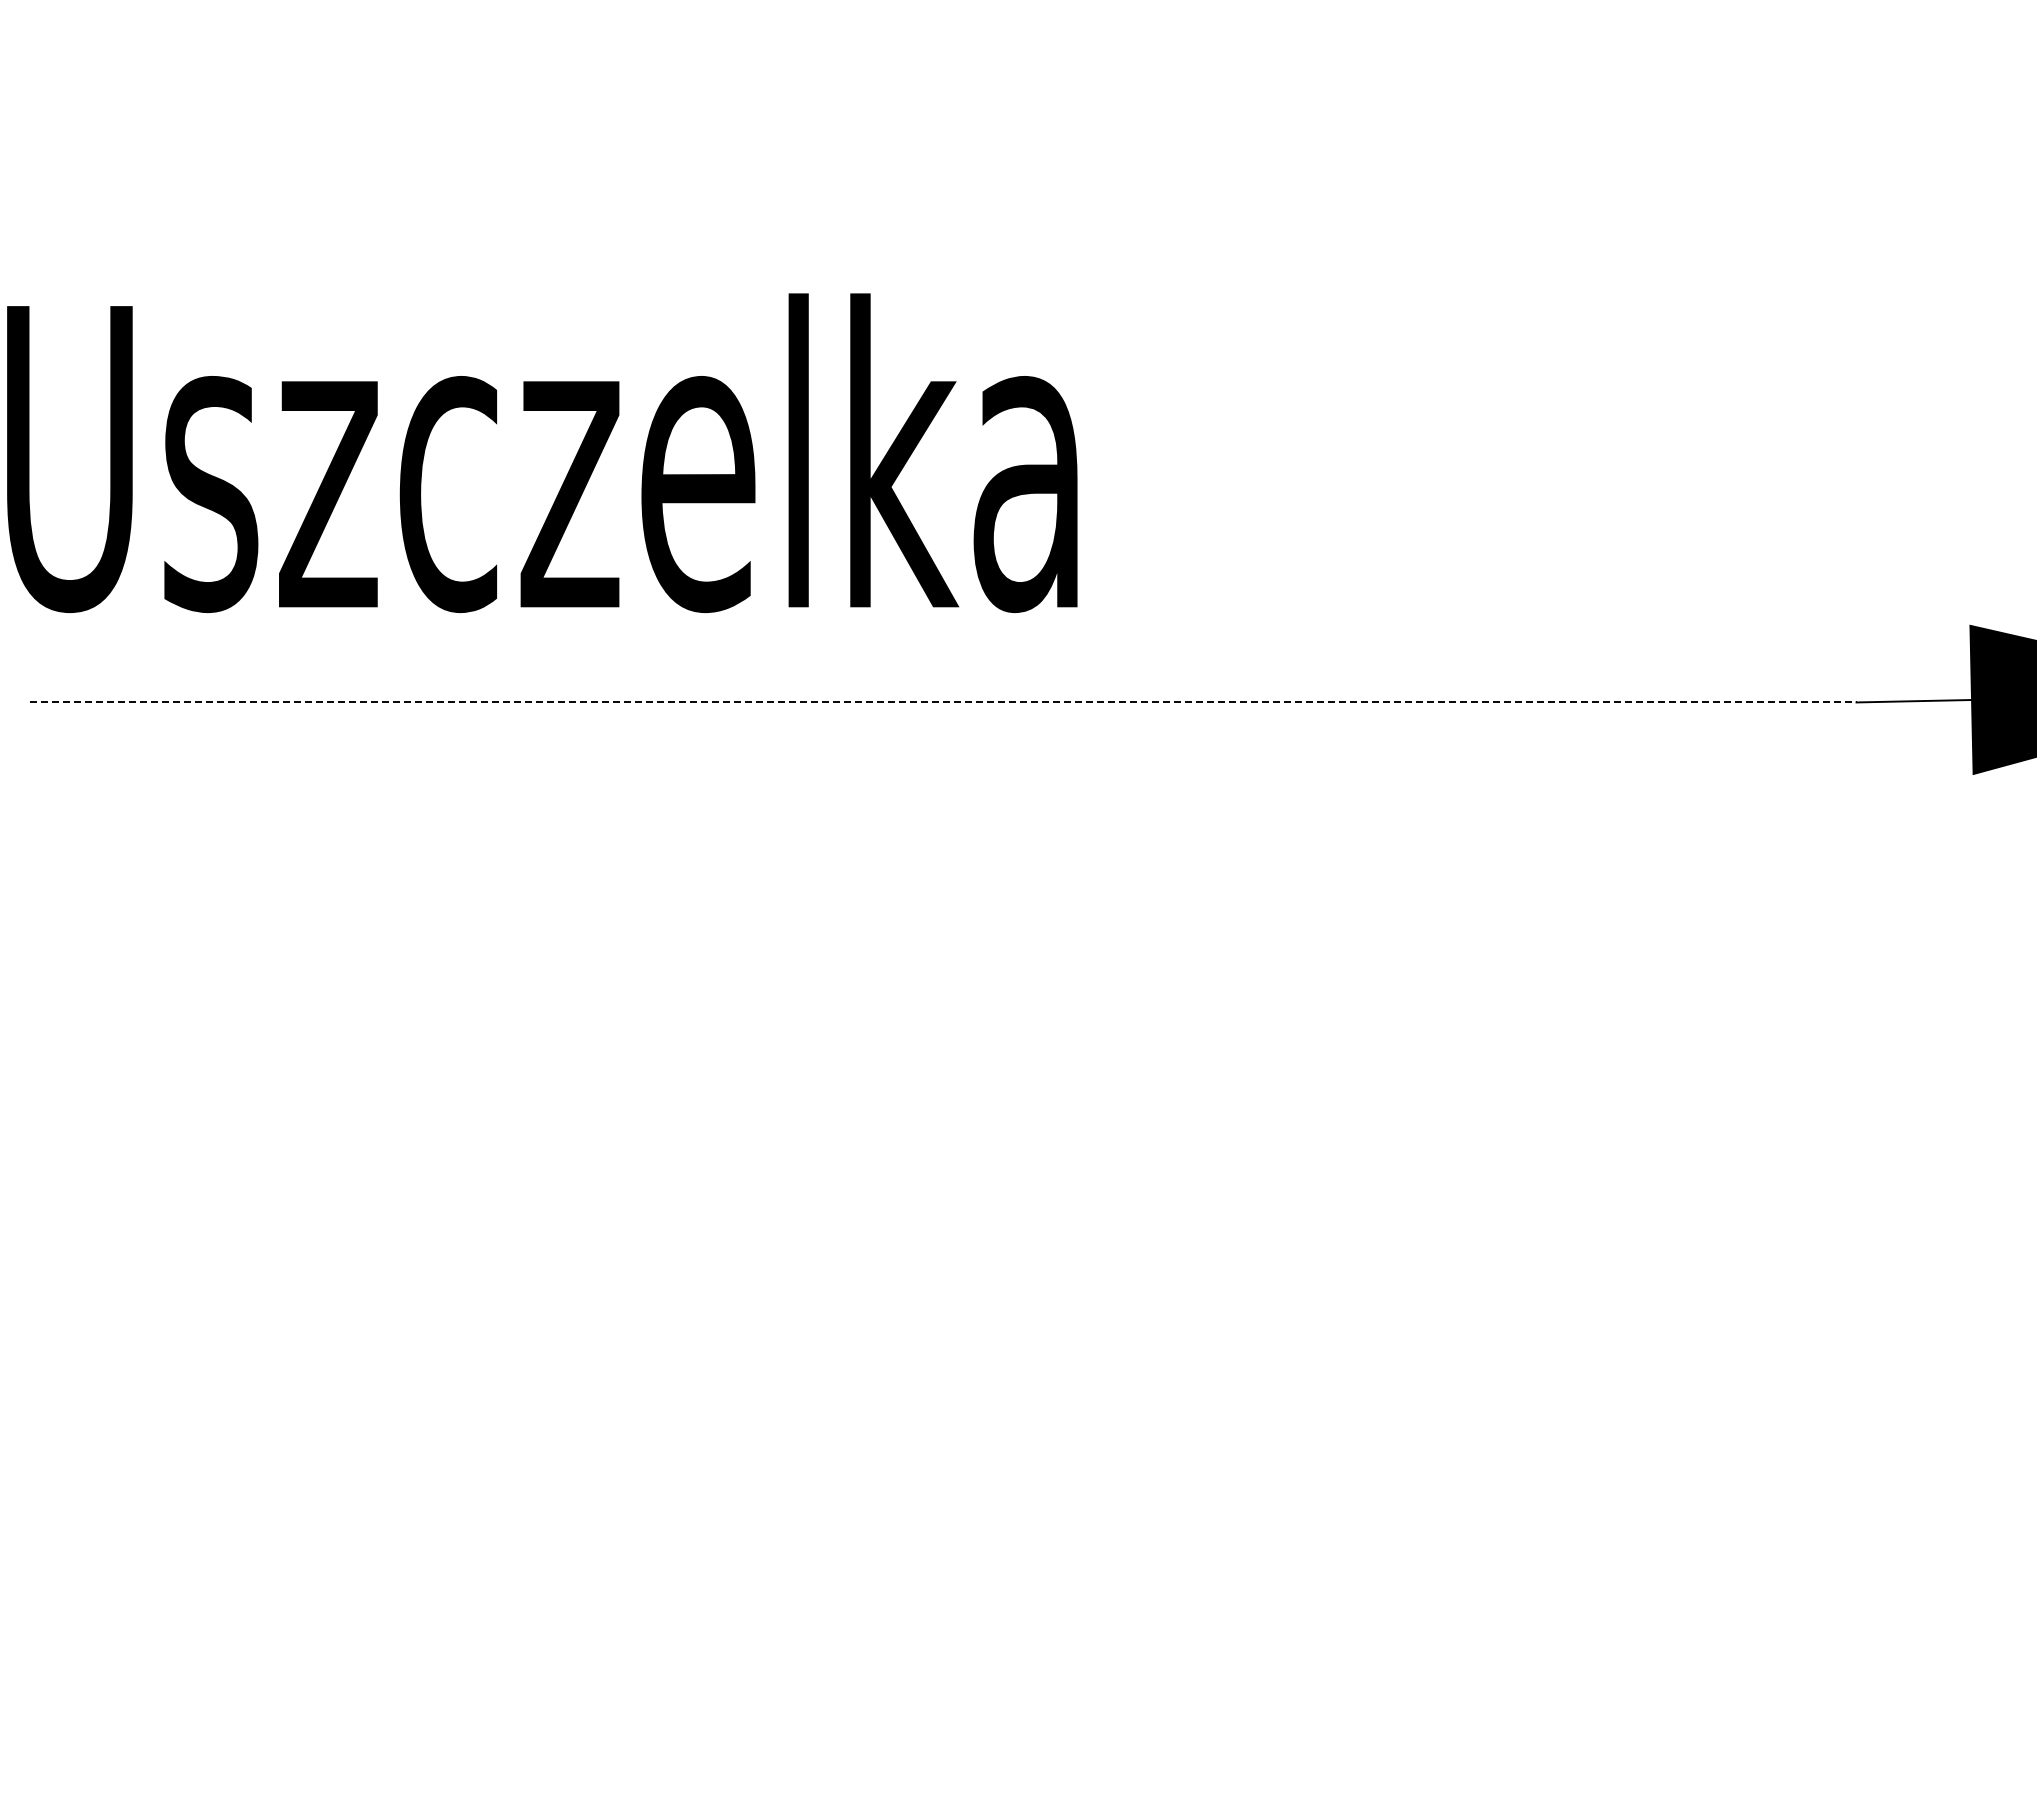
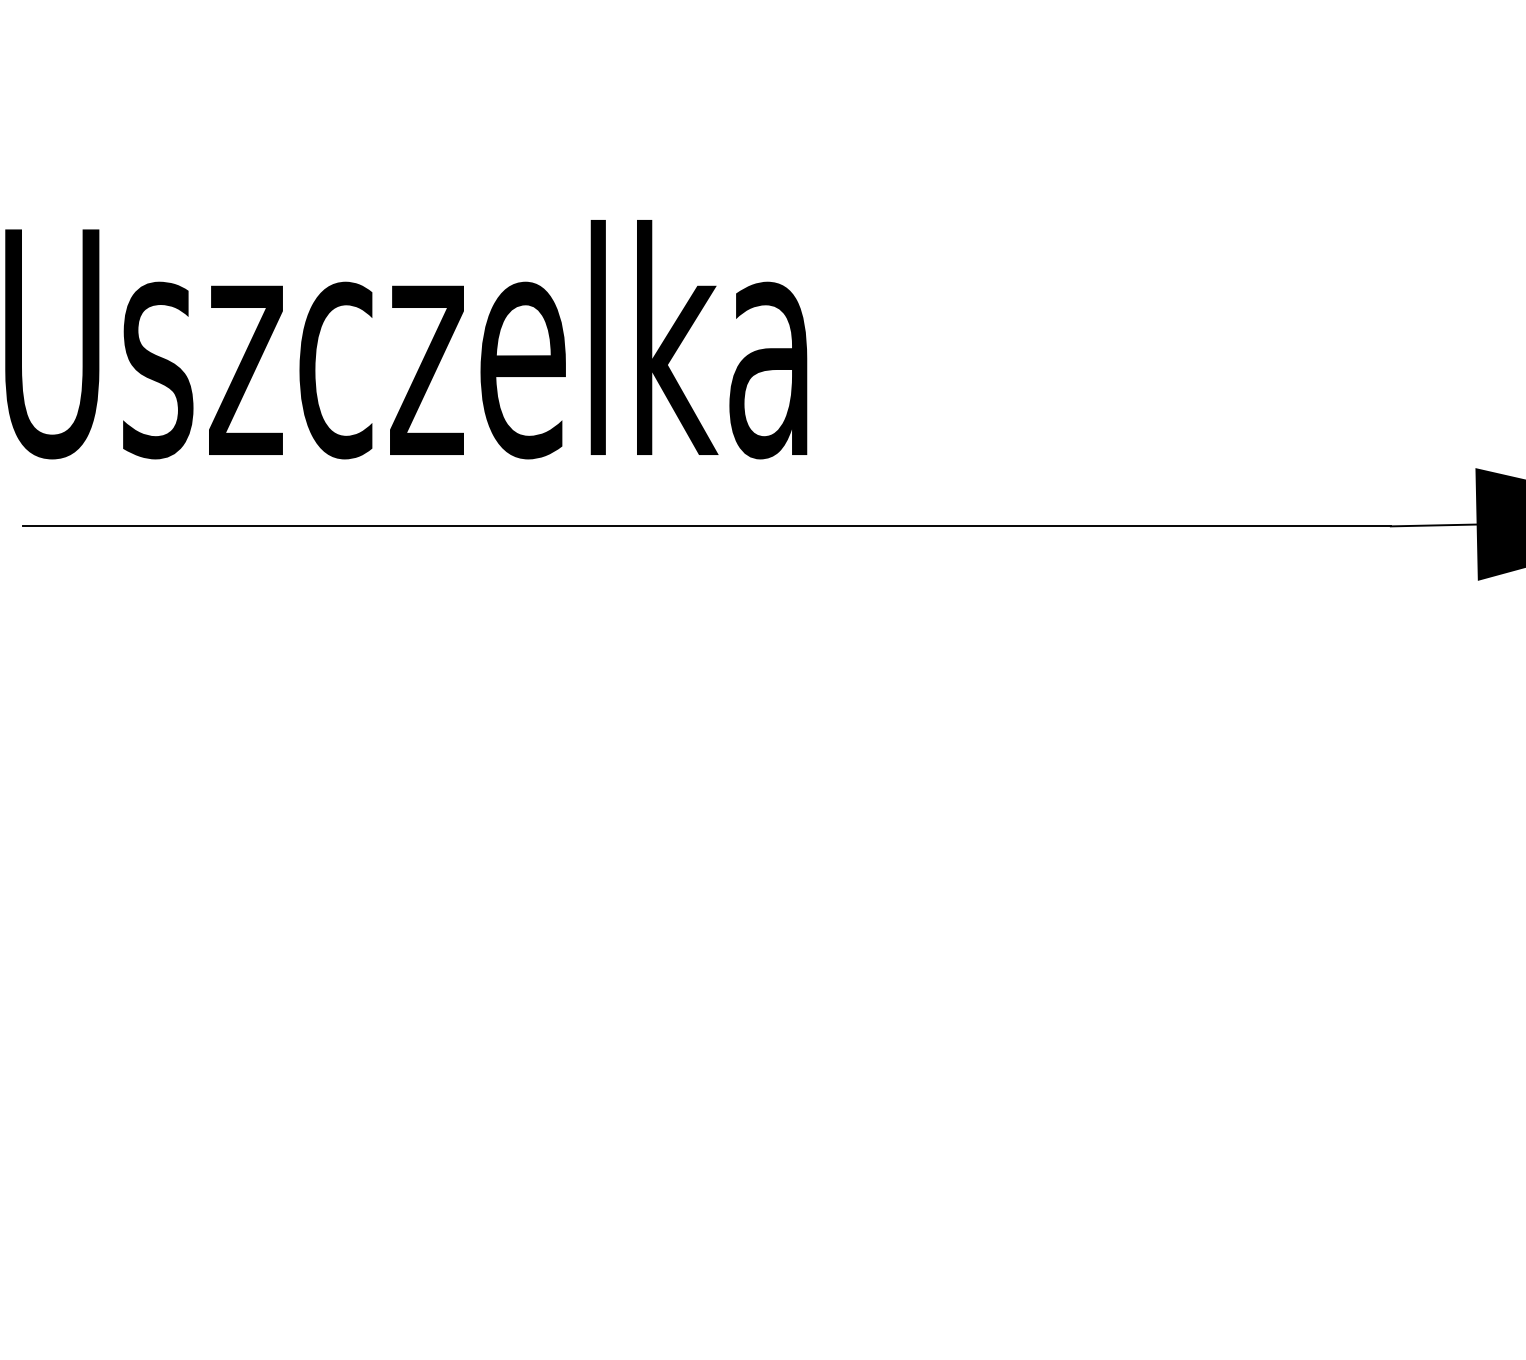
line: (943, 702) -> (706, 526), dashed -> solid

